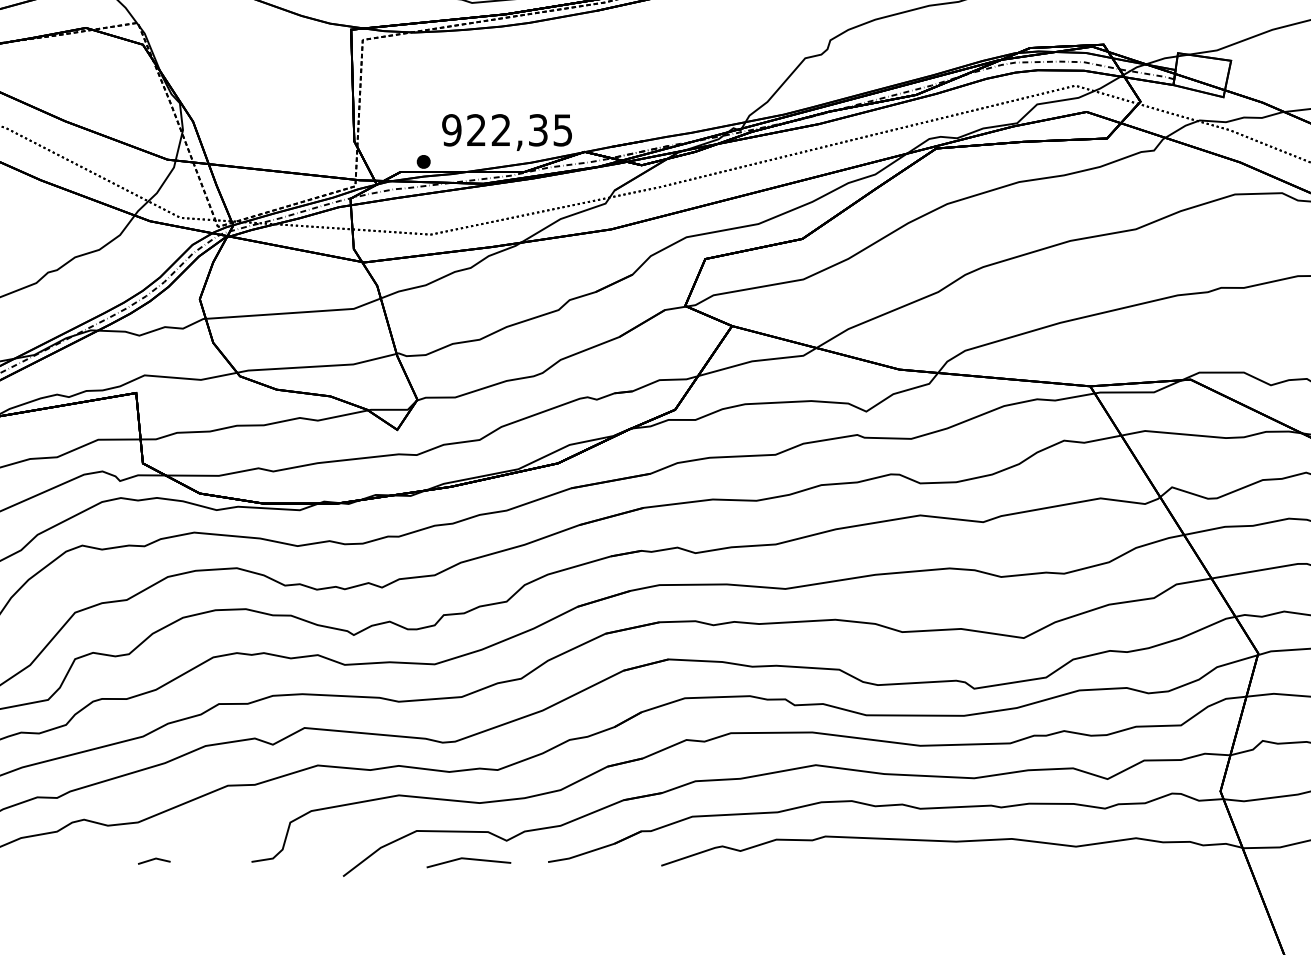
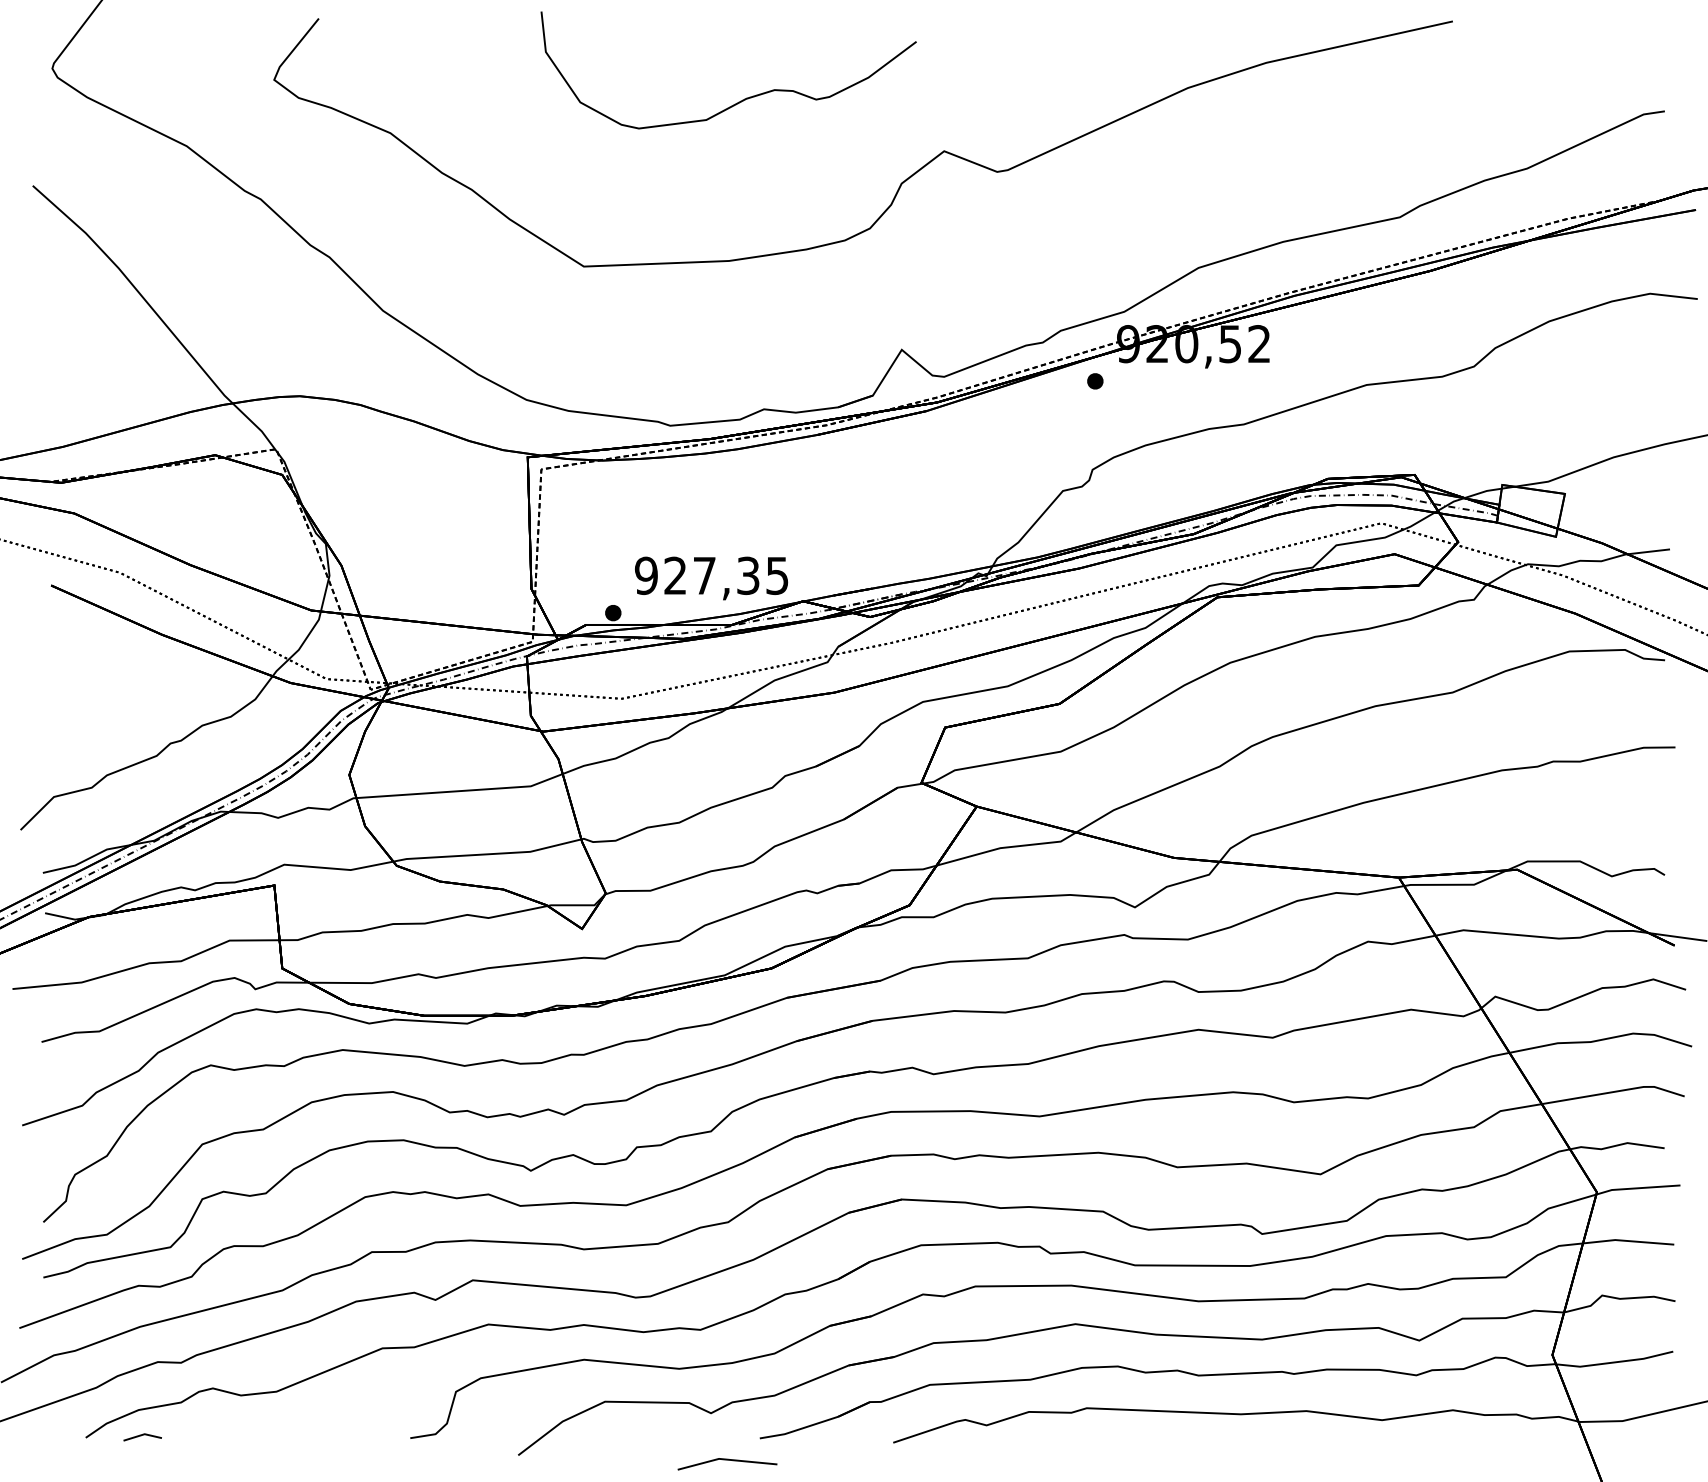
text: (501, 130) -> (704, 575), 922,35 -> 927,35
line: (468, 859) -> (727, 1460), moved
line: (153, 860) -> (141, 1436), moved

